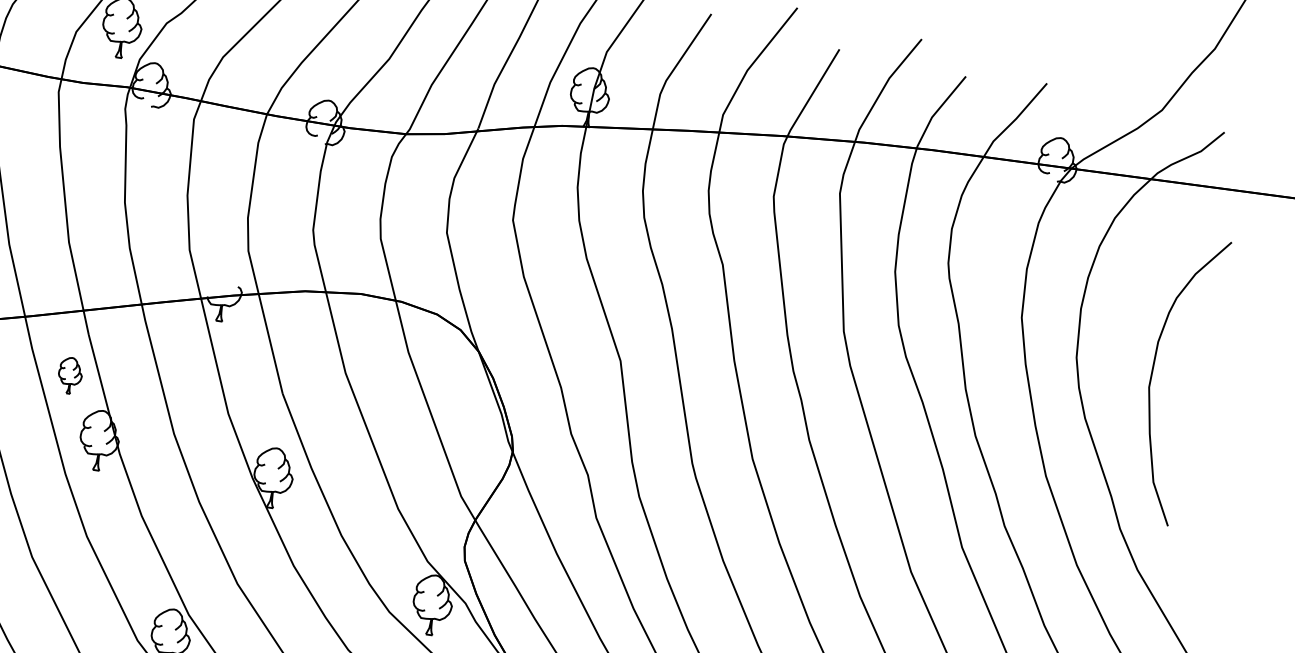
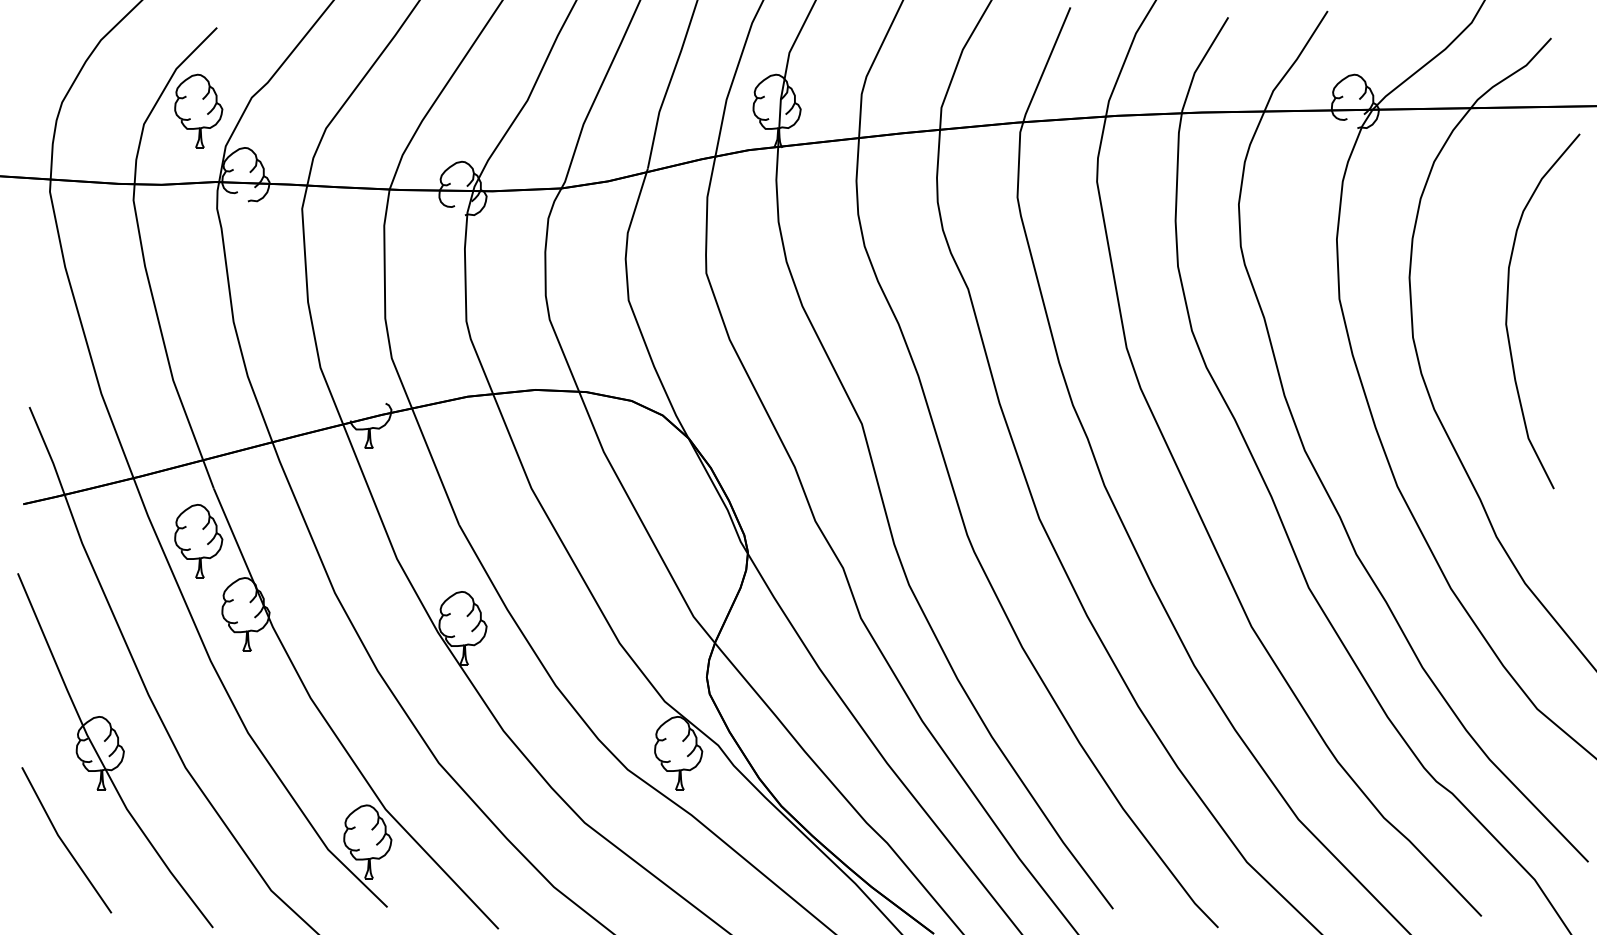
curve: (1153, 370) -> (1508, 303), moved
part: (69, 375) -> (198, 541), size x1.67

